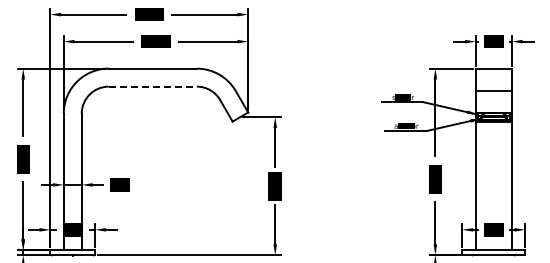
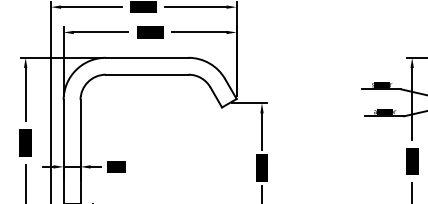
line: (153, 86) -> (147, 74), dashed -> solid

